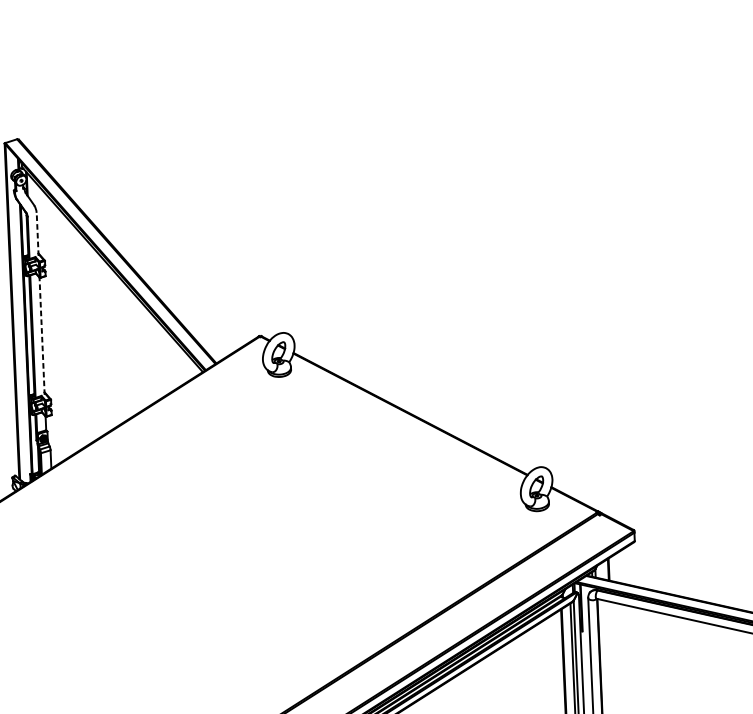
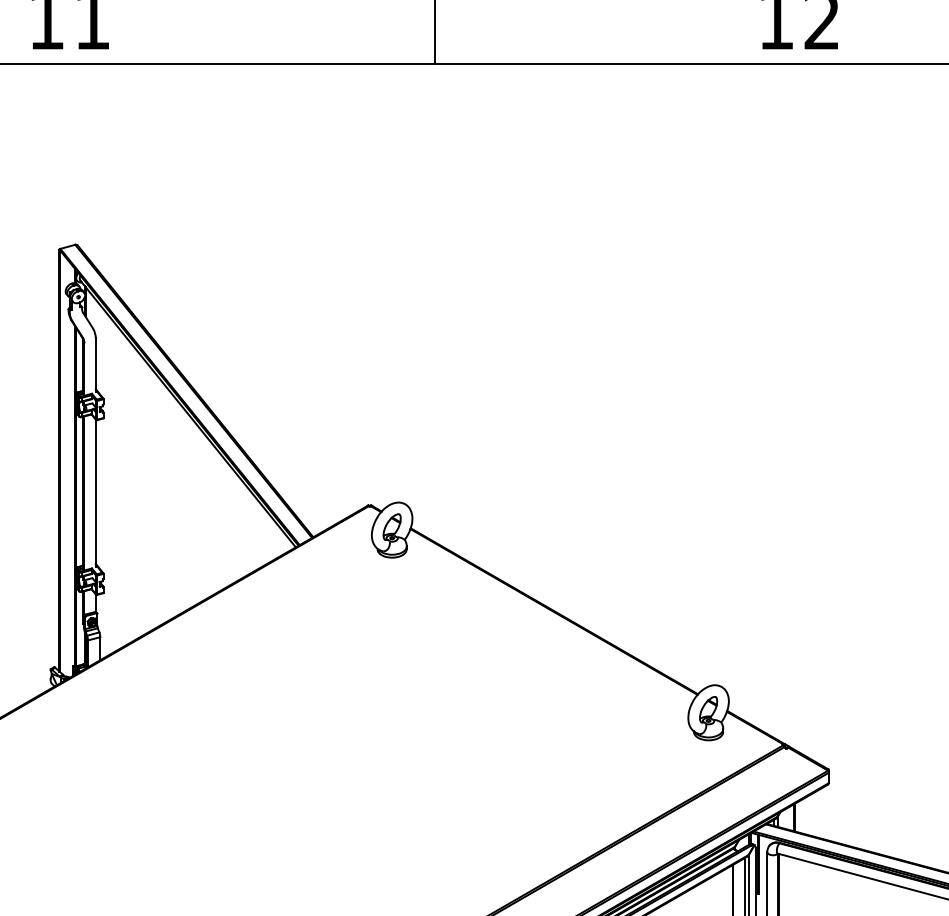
line: (37, 233) -> (95, 364), dashed -> solid
line: (41, 336) -> (95, 493), dashed -> solid

